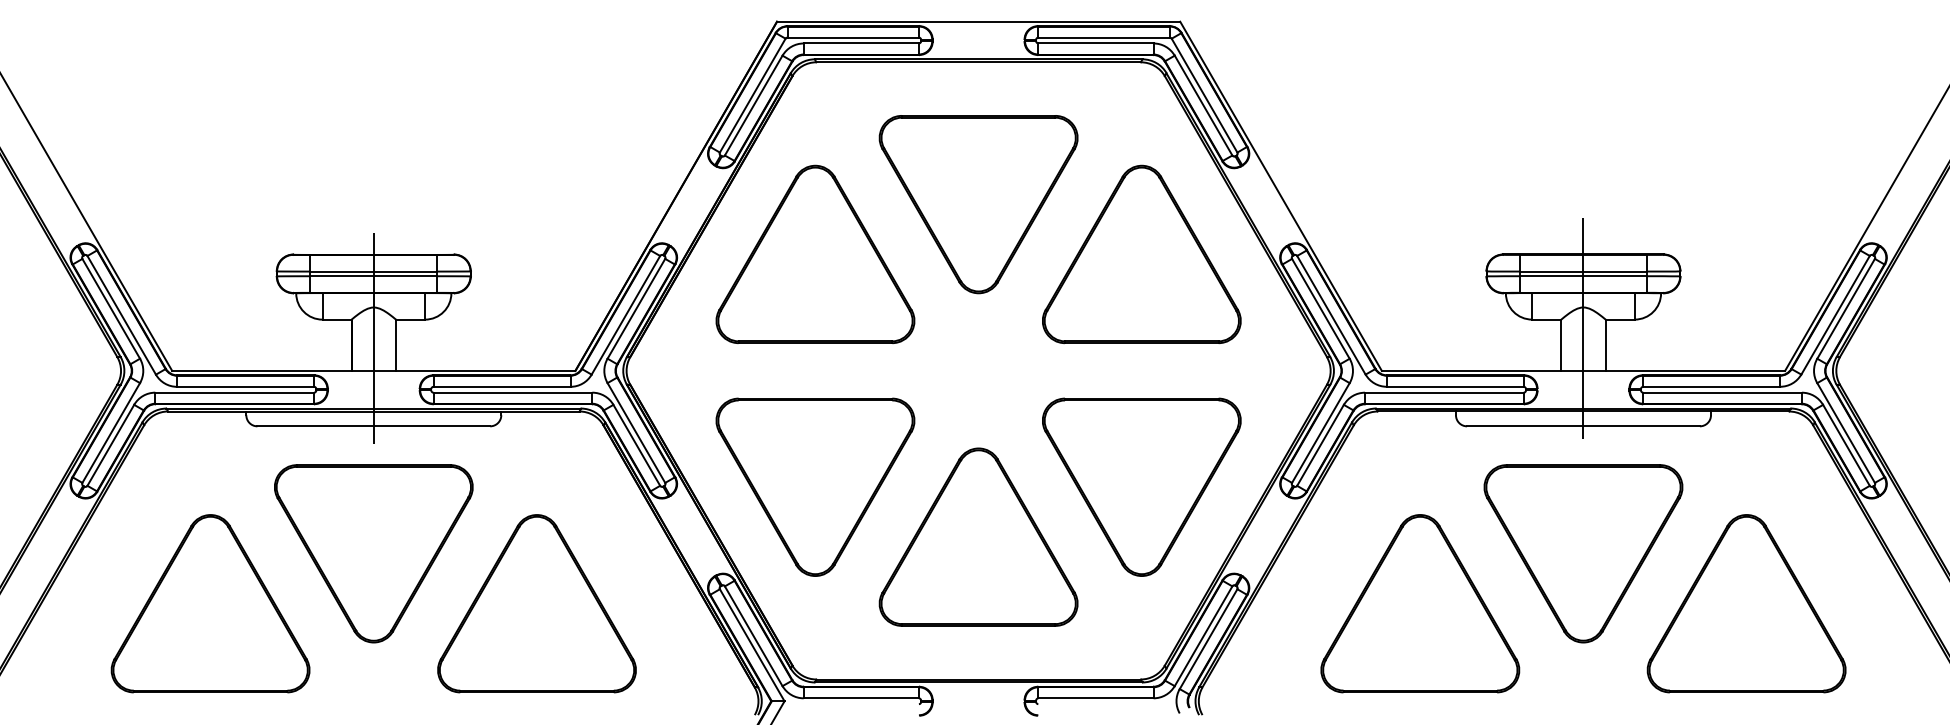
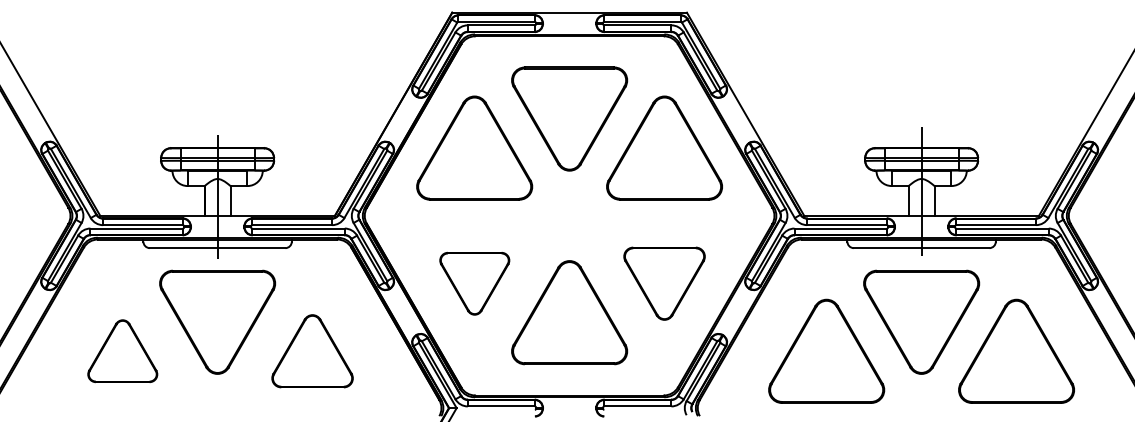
part: (815, 487) -> (474, 283), size x0.6
part: (1141, 487) -> (664, 283), size x0.7
part: (210, 602) -> (122, 350), size x0.6
part: (536, 602) -> (312, 350), size x0.7

